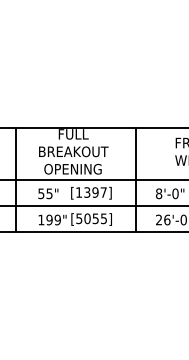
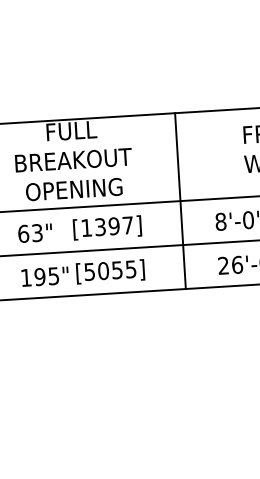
text: (45, 193) -> (30, 233), 55" -> 63"
text: (57, 219) -> (53, 275), 199" -> 195"

